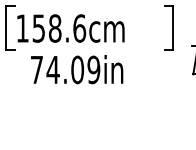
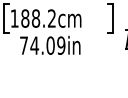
text: (59, 28) -> (38, 18), 158.6cm -> 188.2cm

